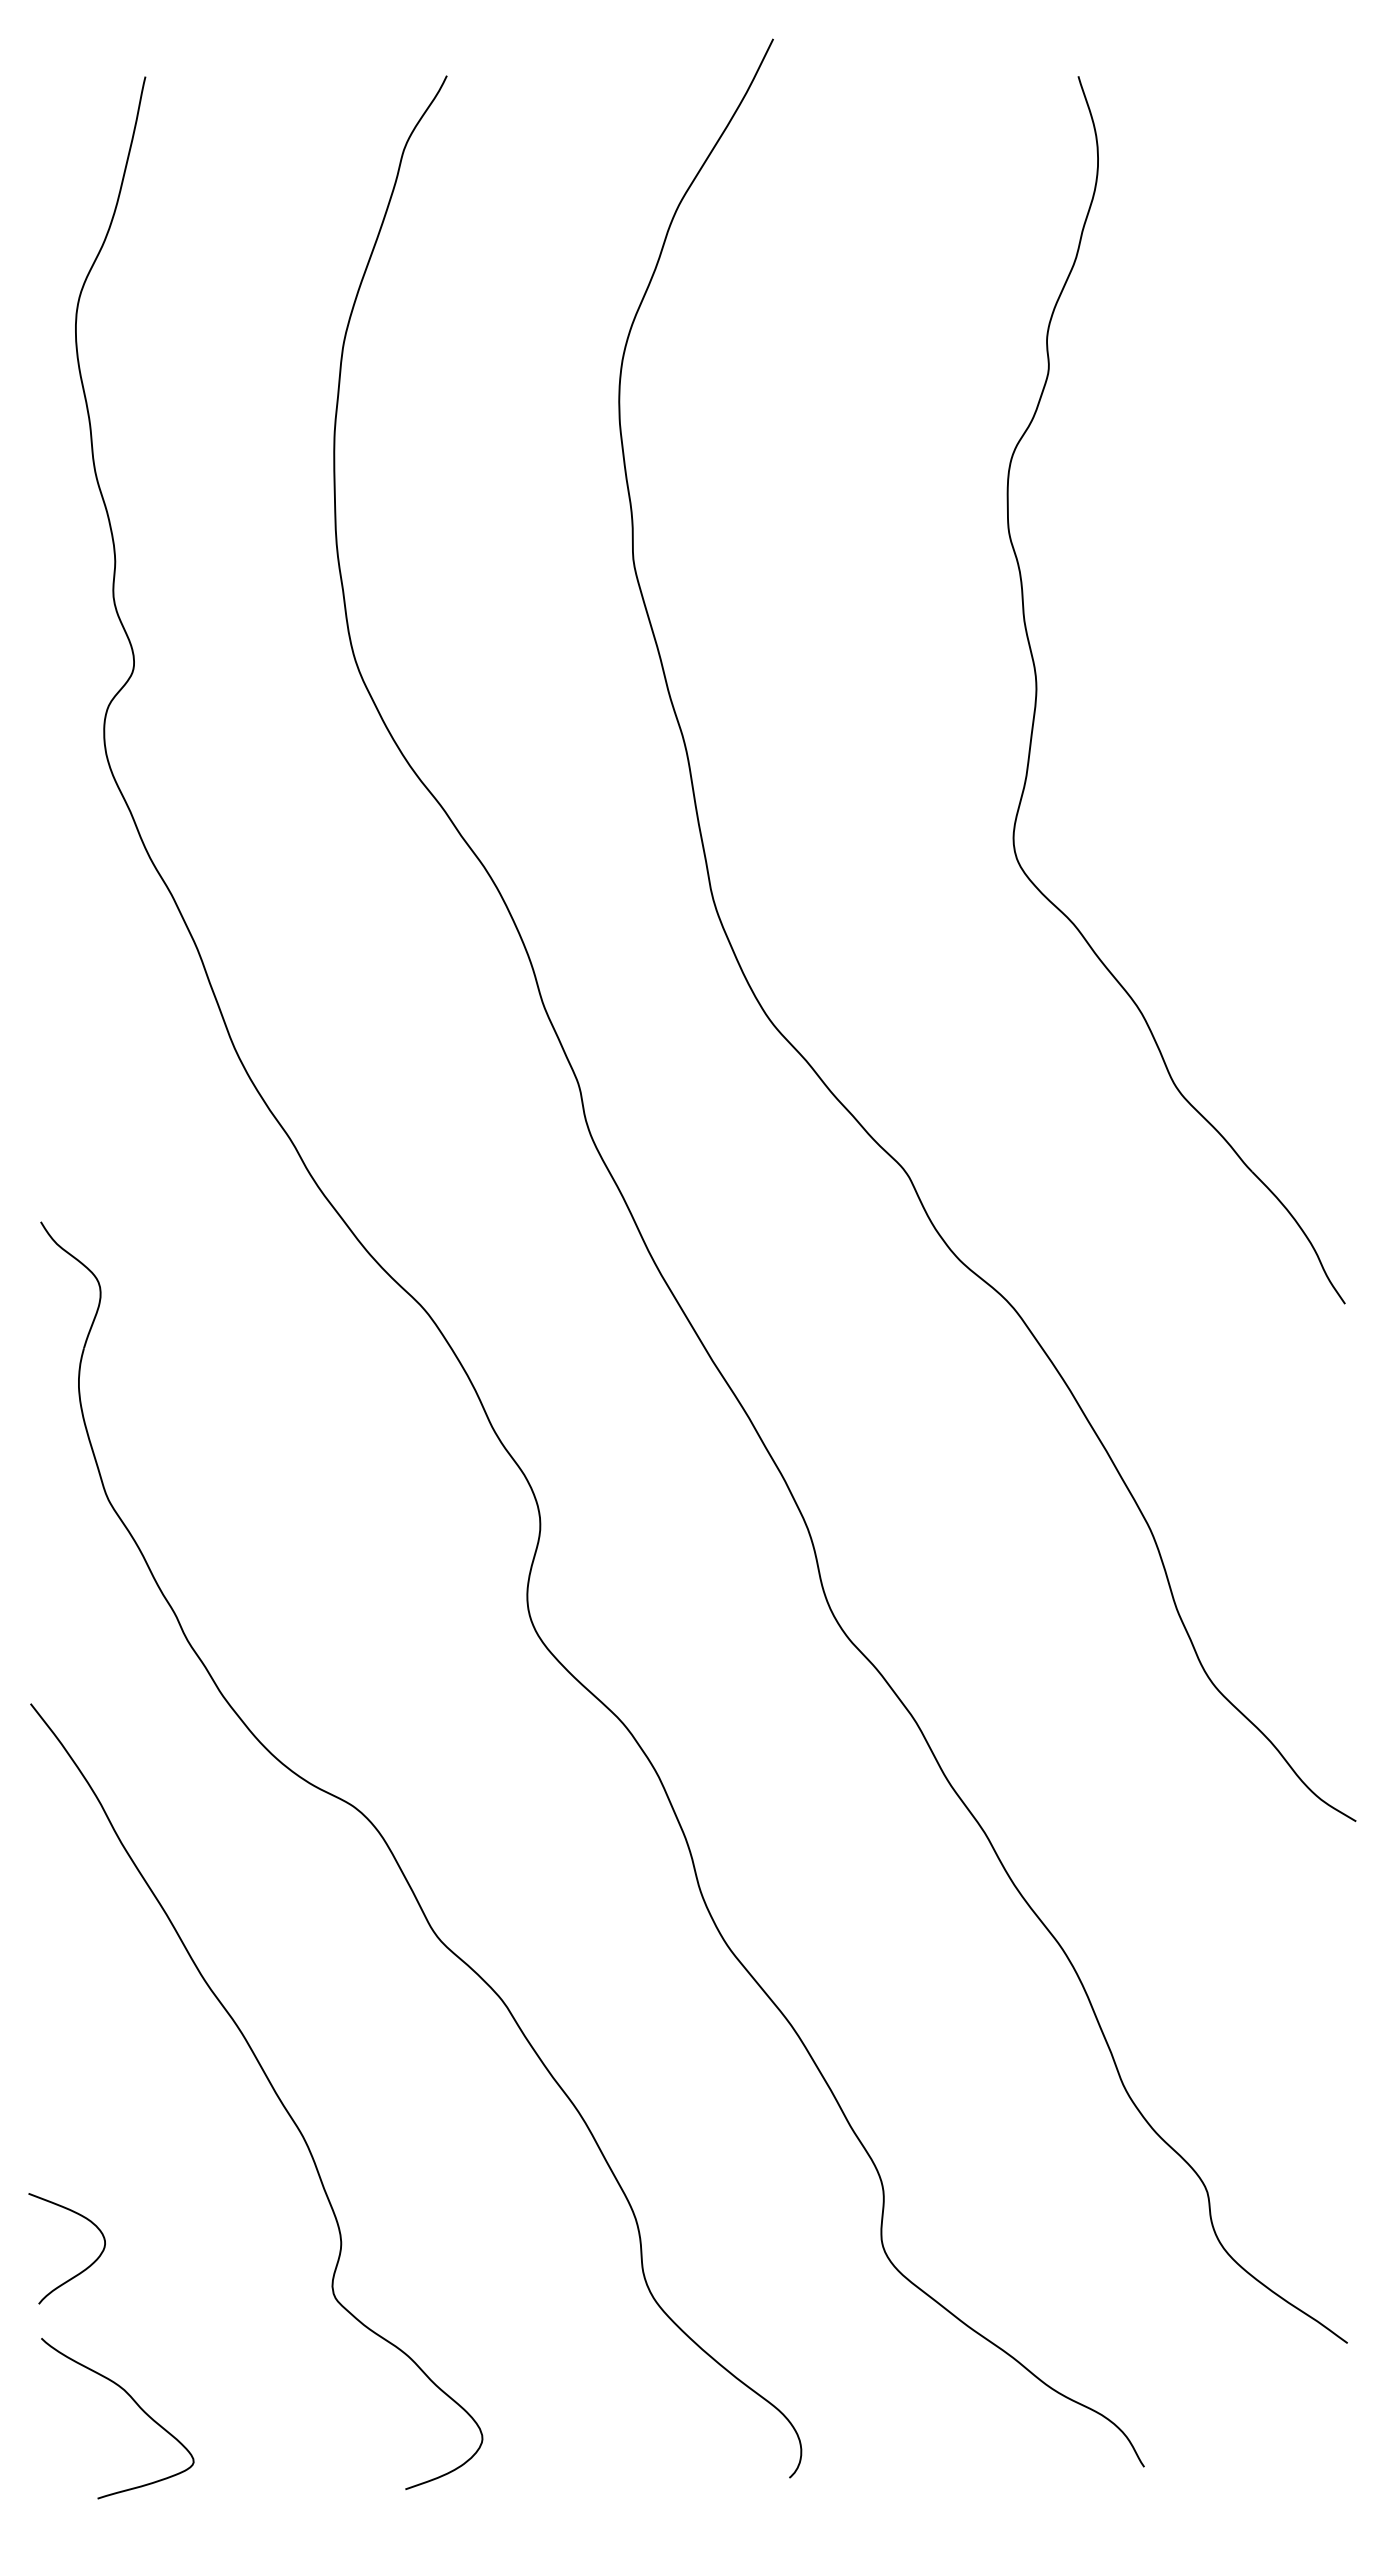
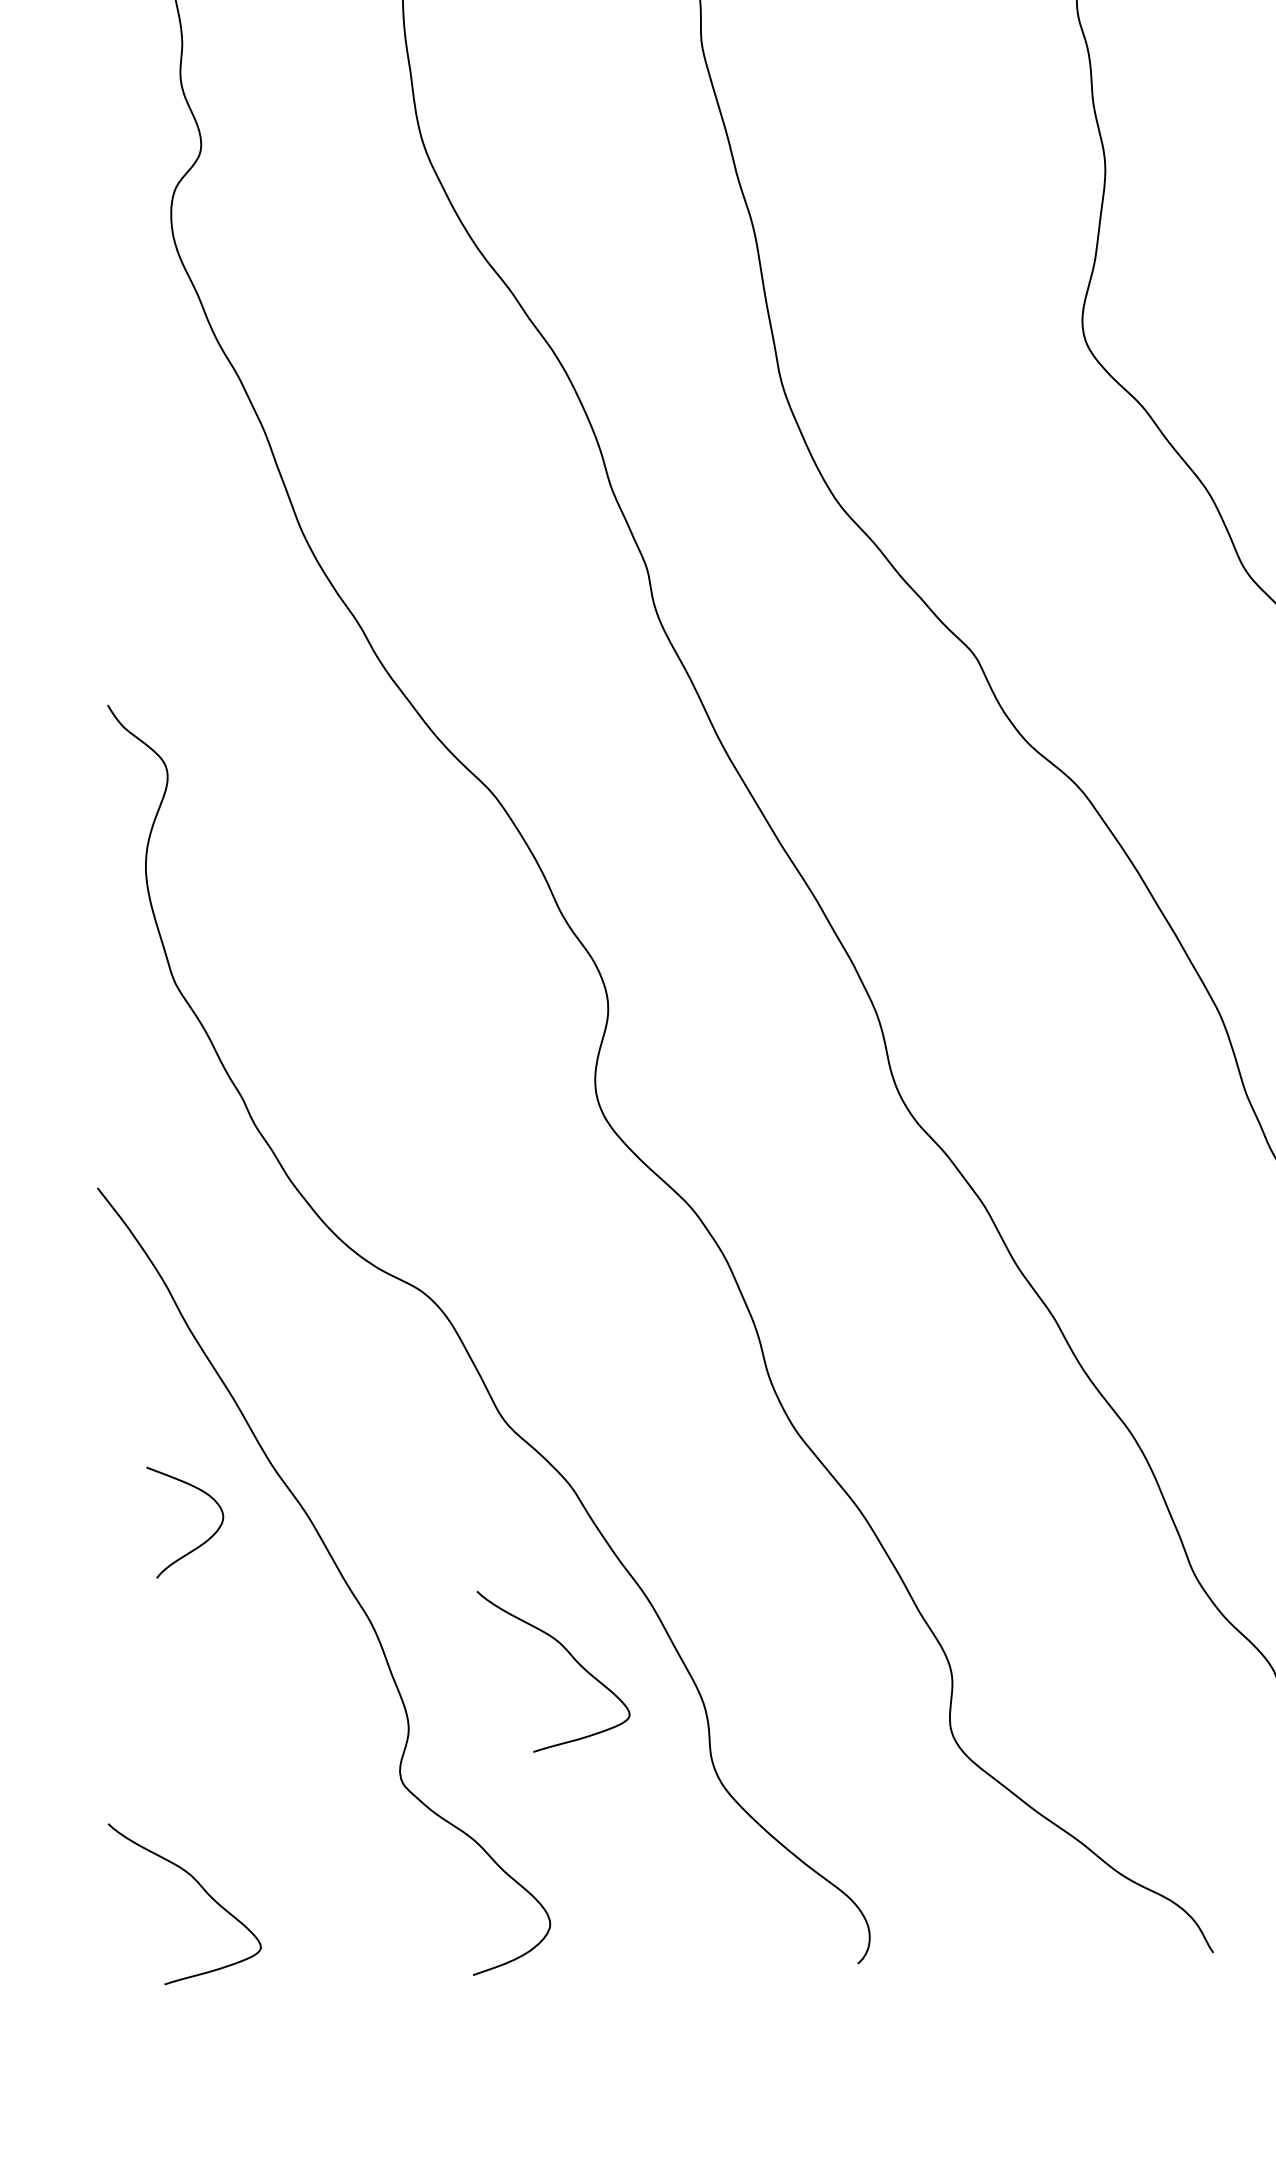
curve: (501, 2169) -> (569, 1654), added
curve: (83, 2269) -> (201, 1543), moved

